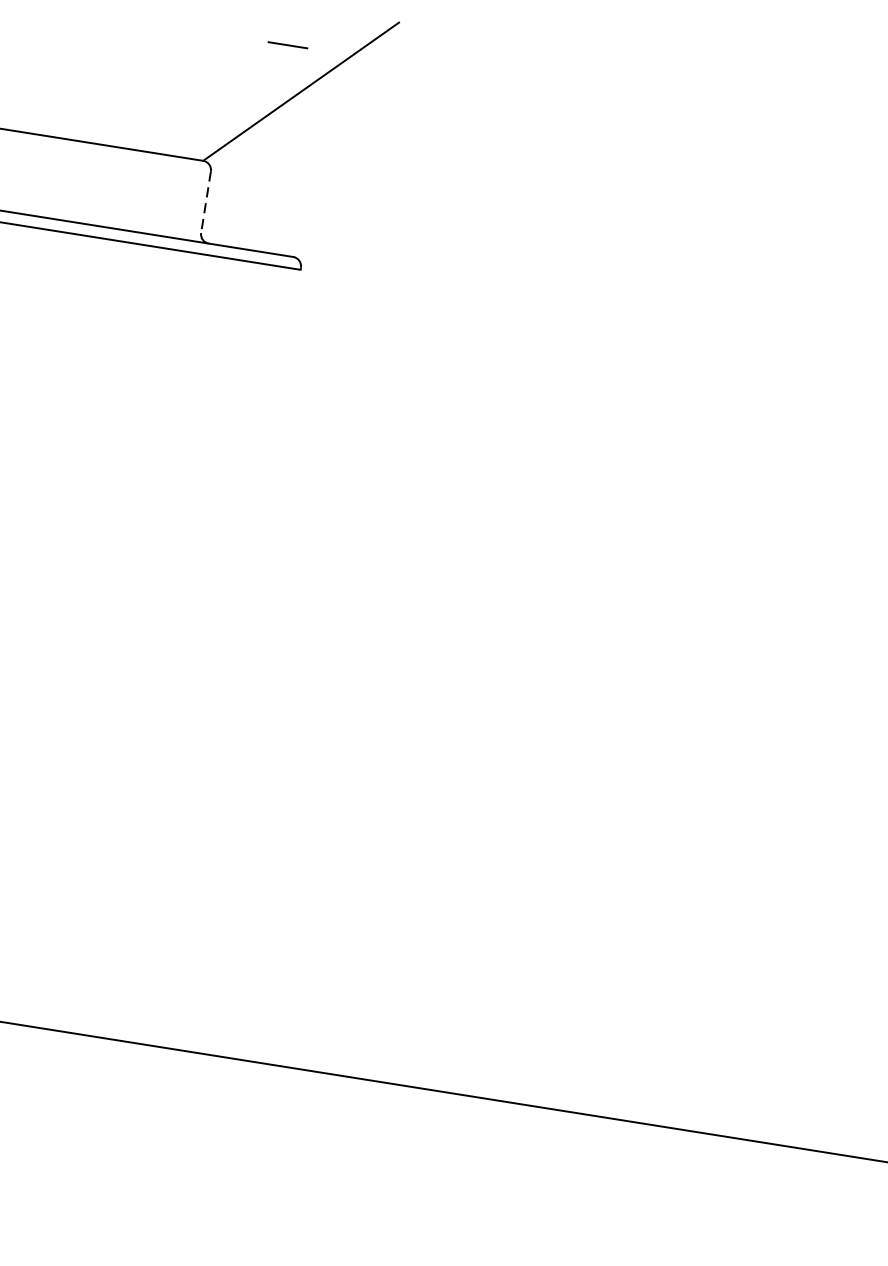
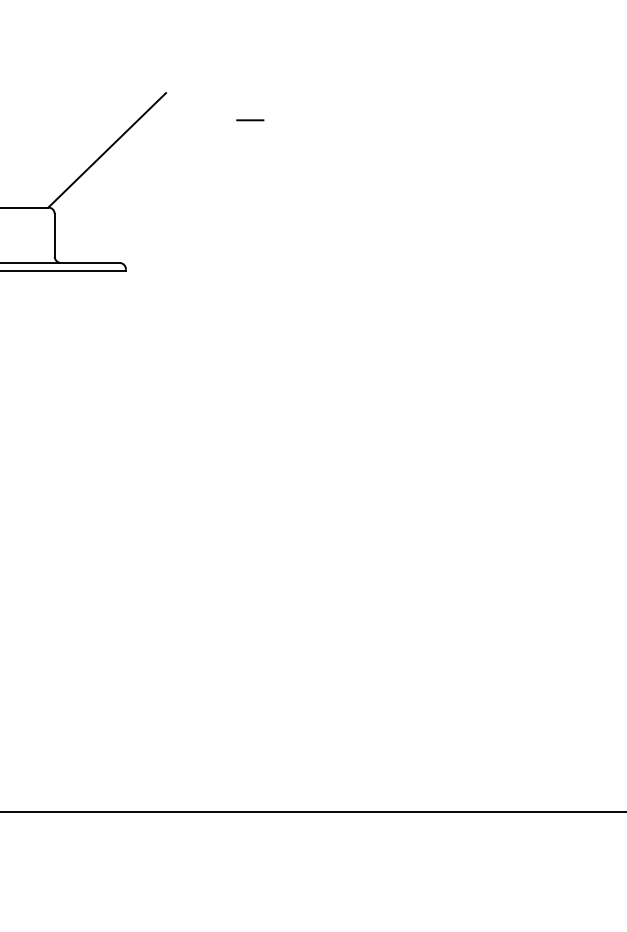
line: (288, 45) -> (250, 120), moved
line: (205, 202) -> (54, 235), dashed -> solid

